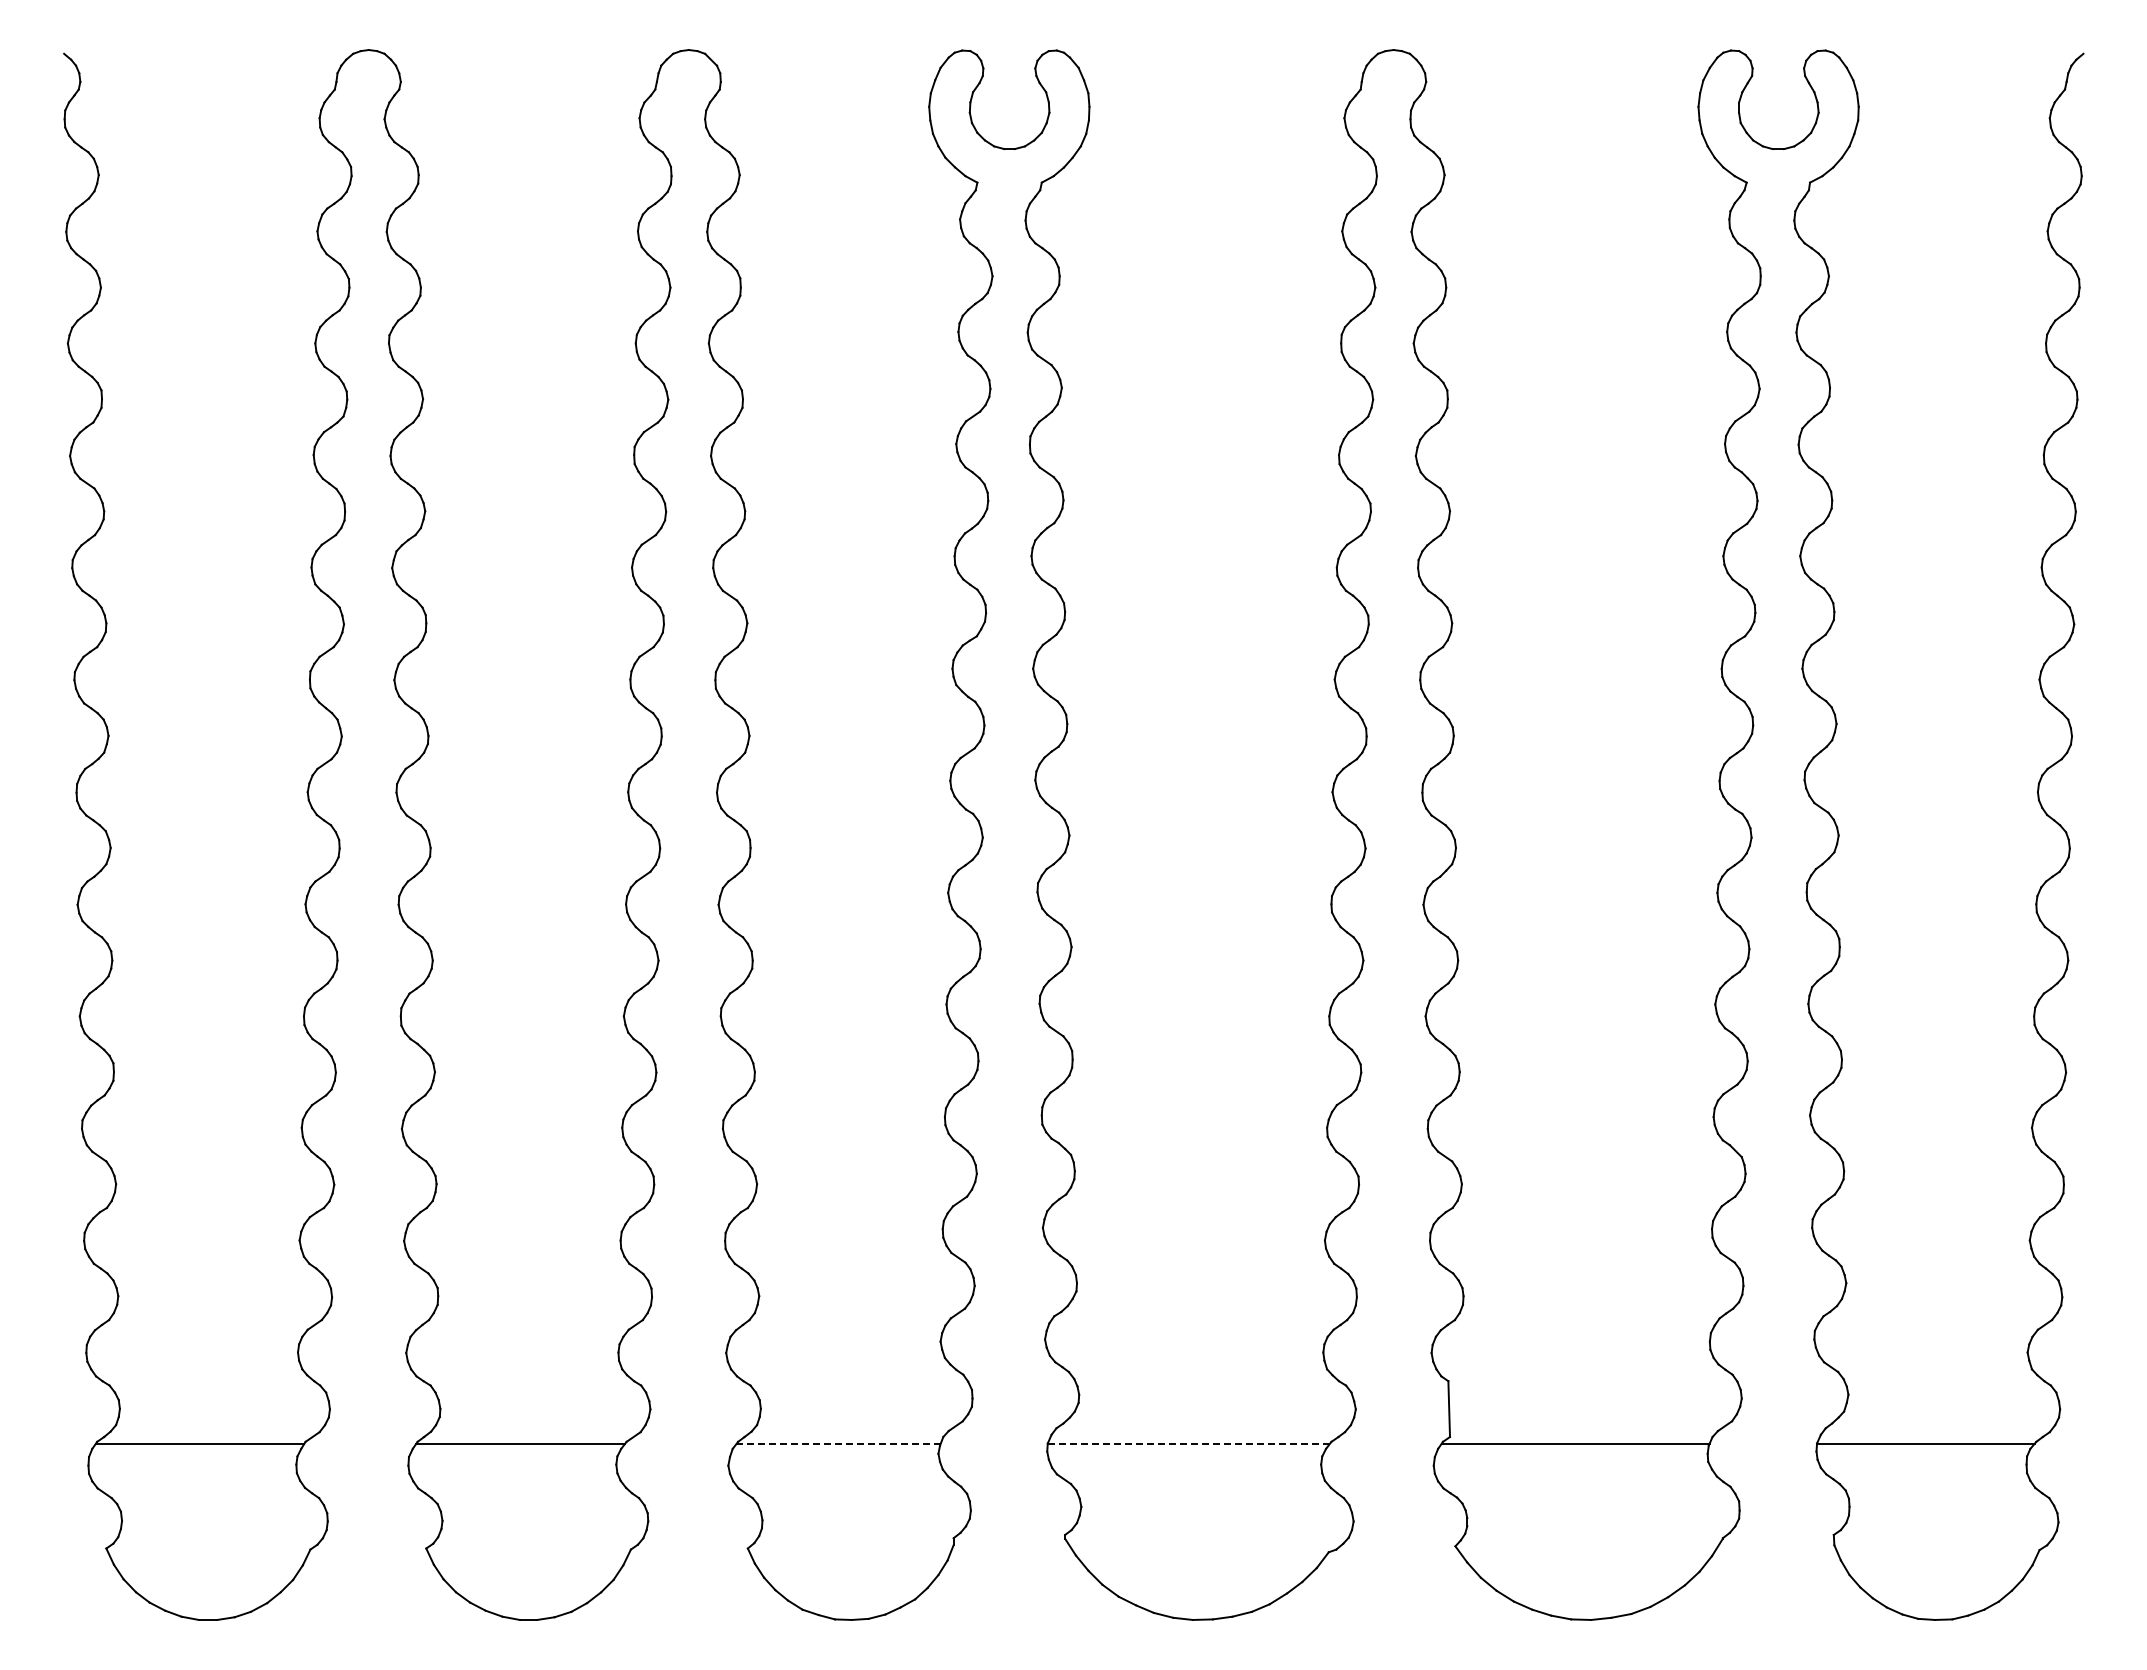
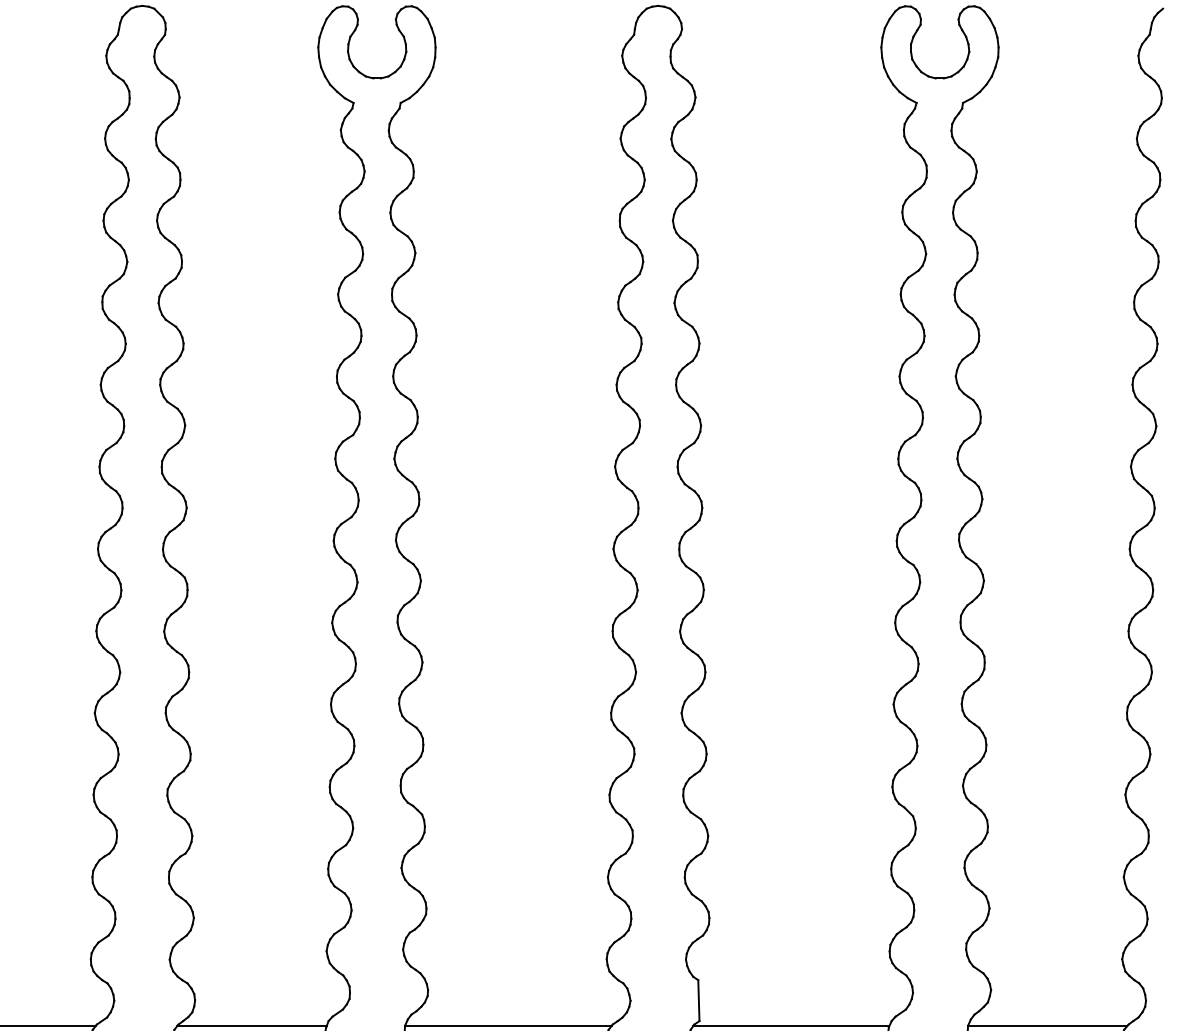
line: (838, 1443) -> (251, 1025), dashed -> solid
line: (1188, 1443) -> (508, 1025), dashed -> solid

